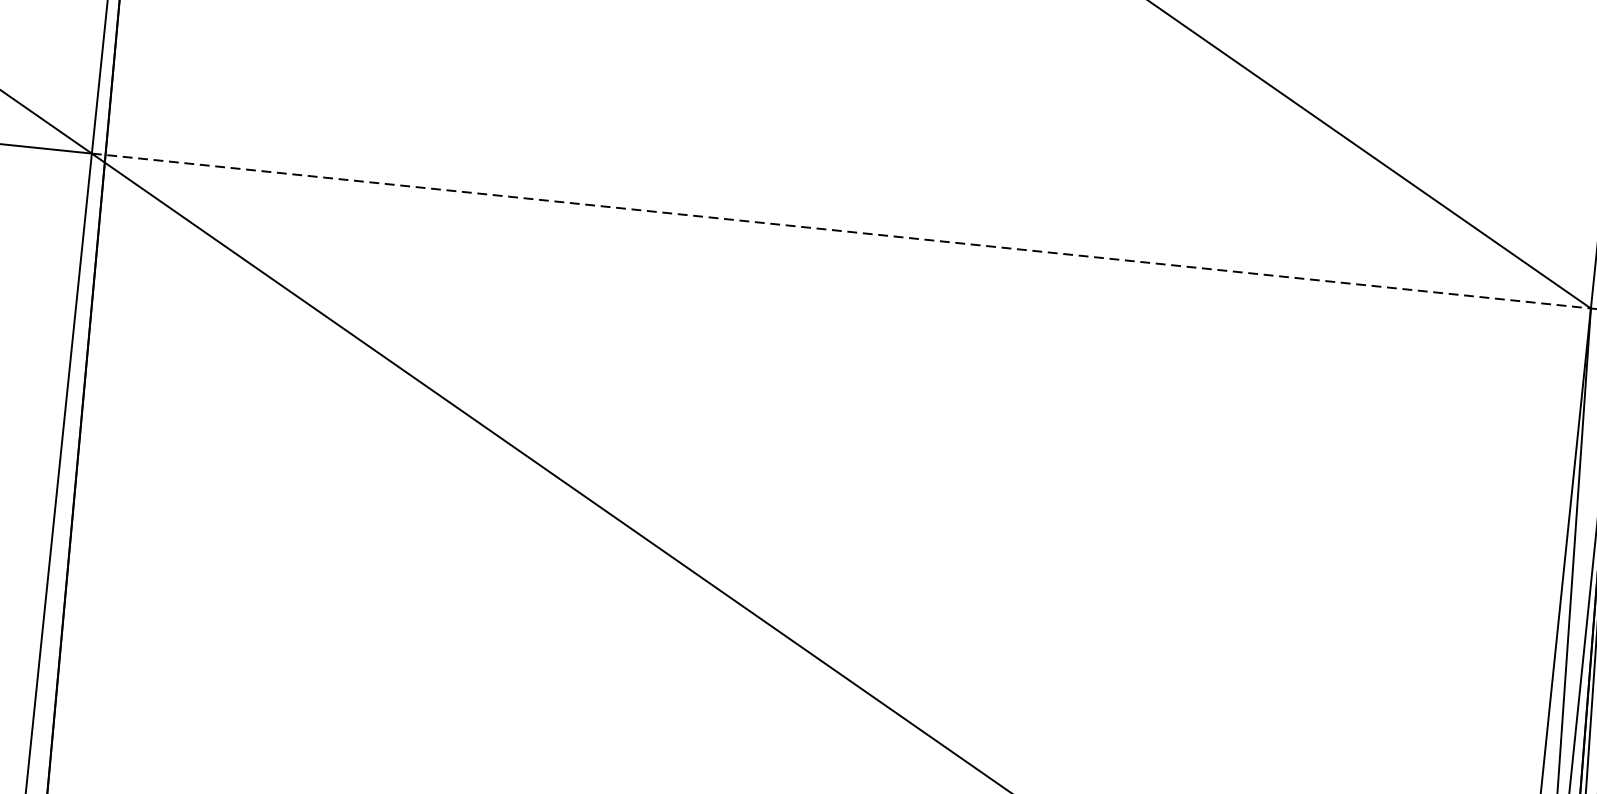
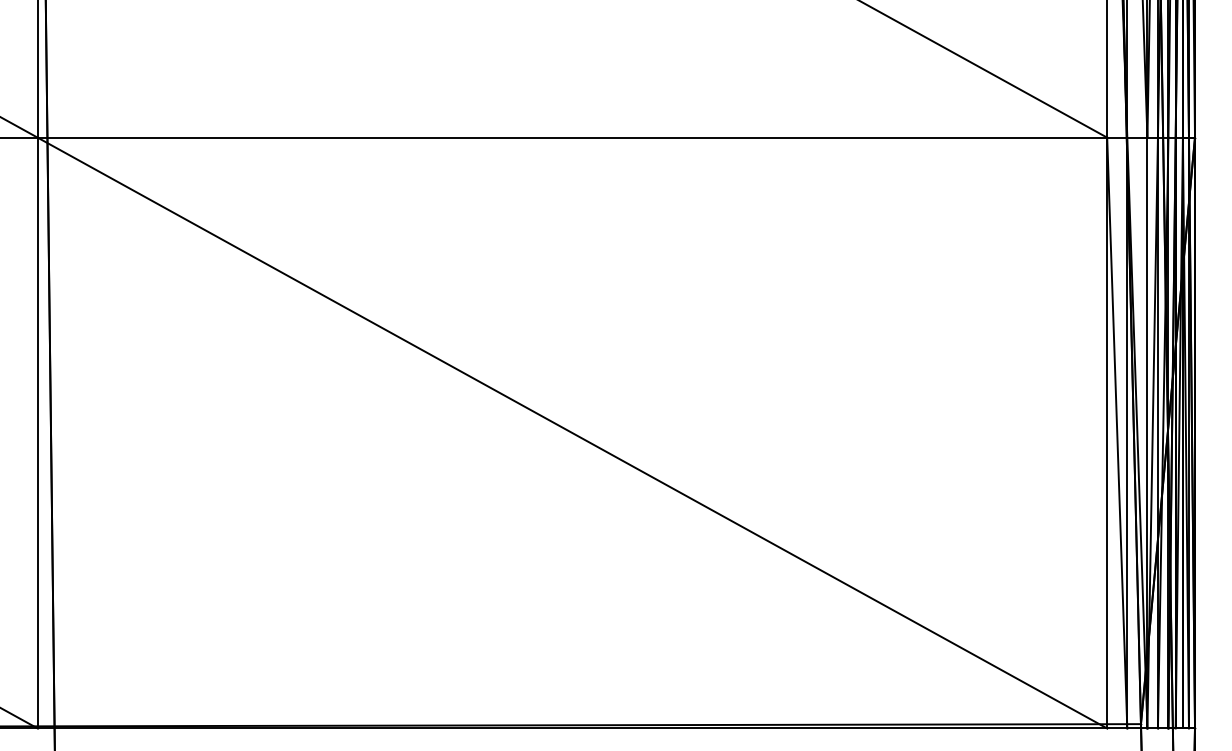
line: (841, 230) -> (572, 137), dashed -> solid

